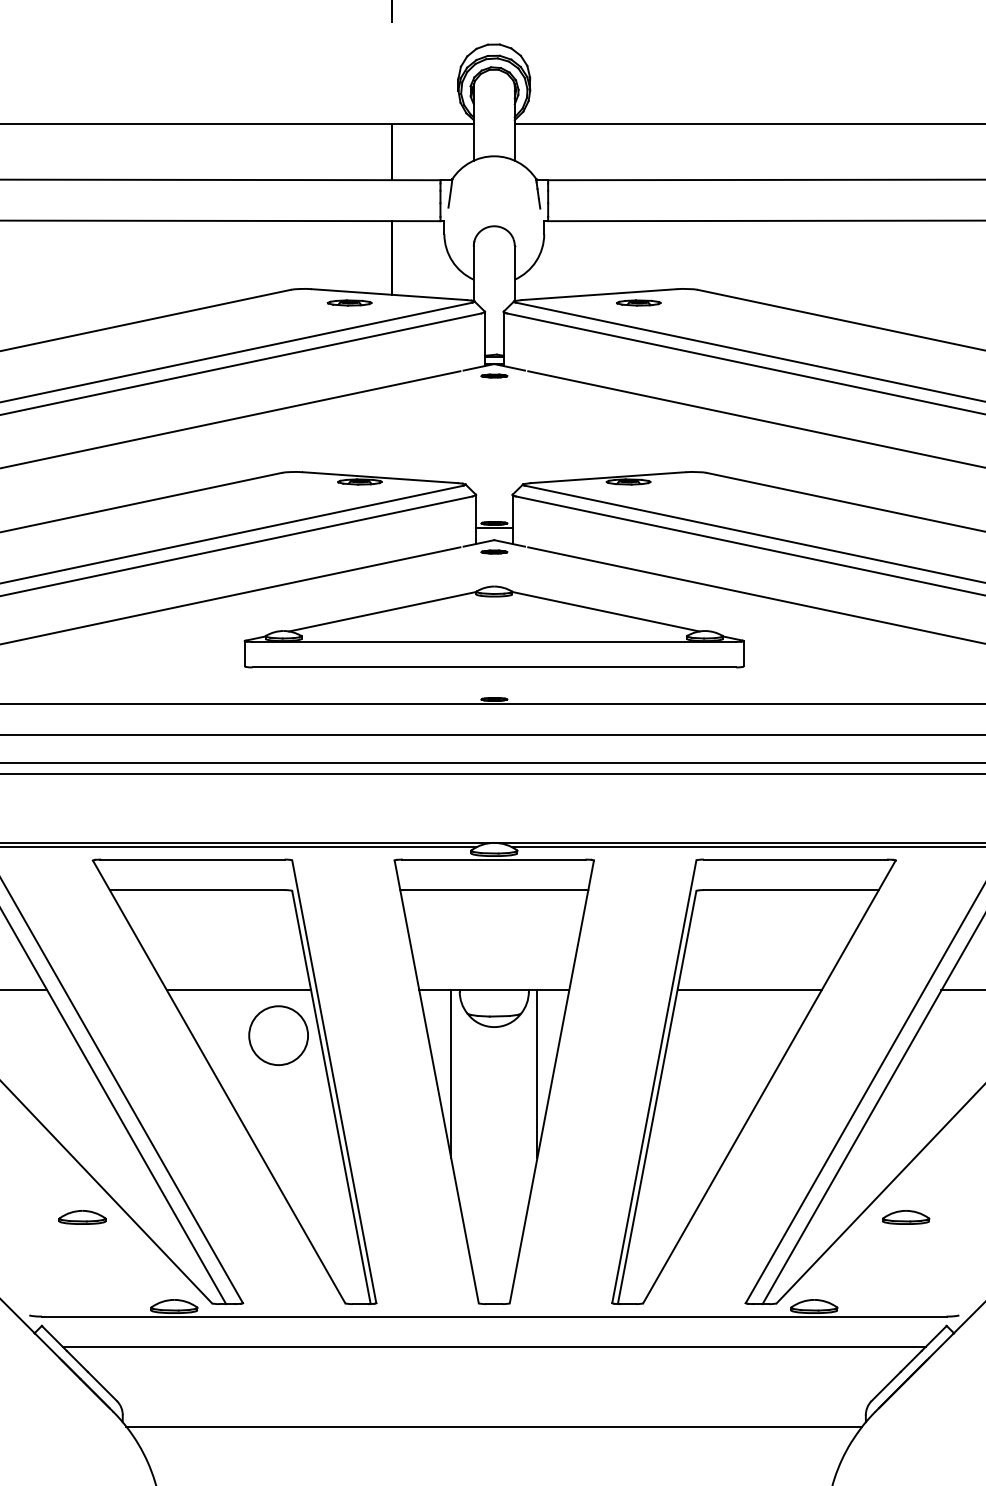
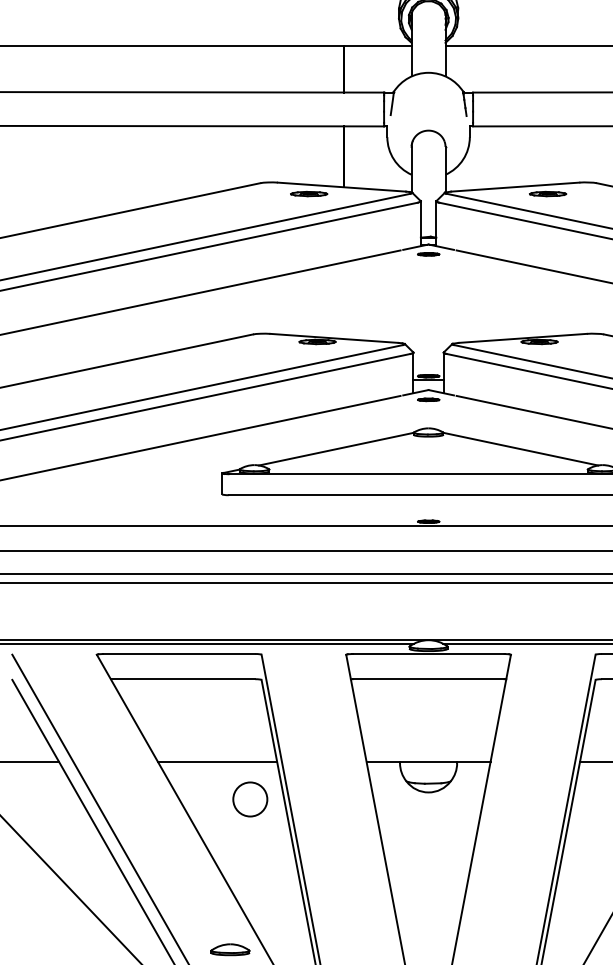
circle: (278, 1035) -> (250, 799), size x0.7
line: (537, 1073) -> (464, 830), removed
line: (451, 1074) -> (393, 831), removed
part: (82, 1217) -> (230, 949), moved

